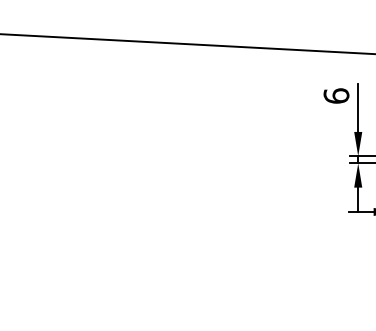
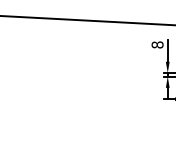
text: (336, 95) -> (157, 44), 6 -> 8

